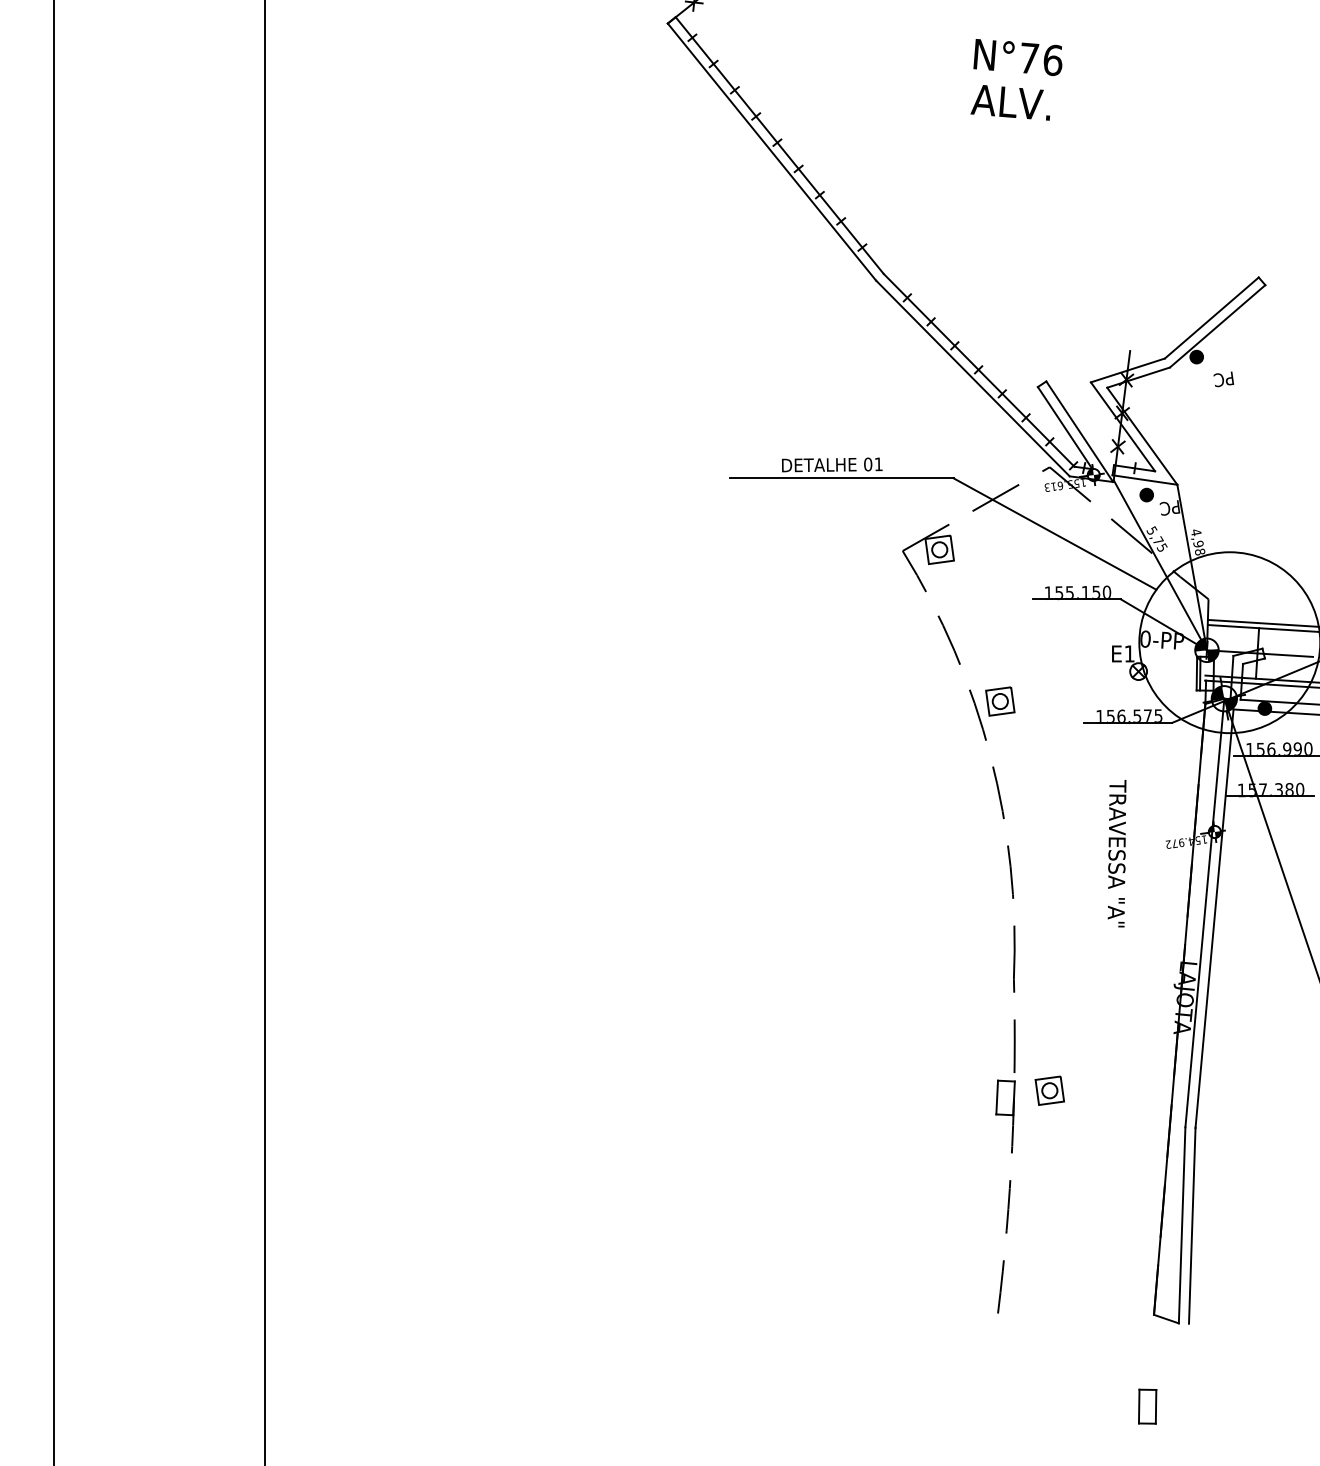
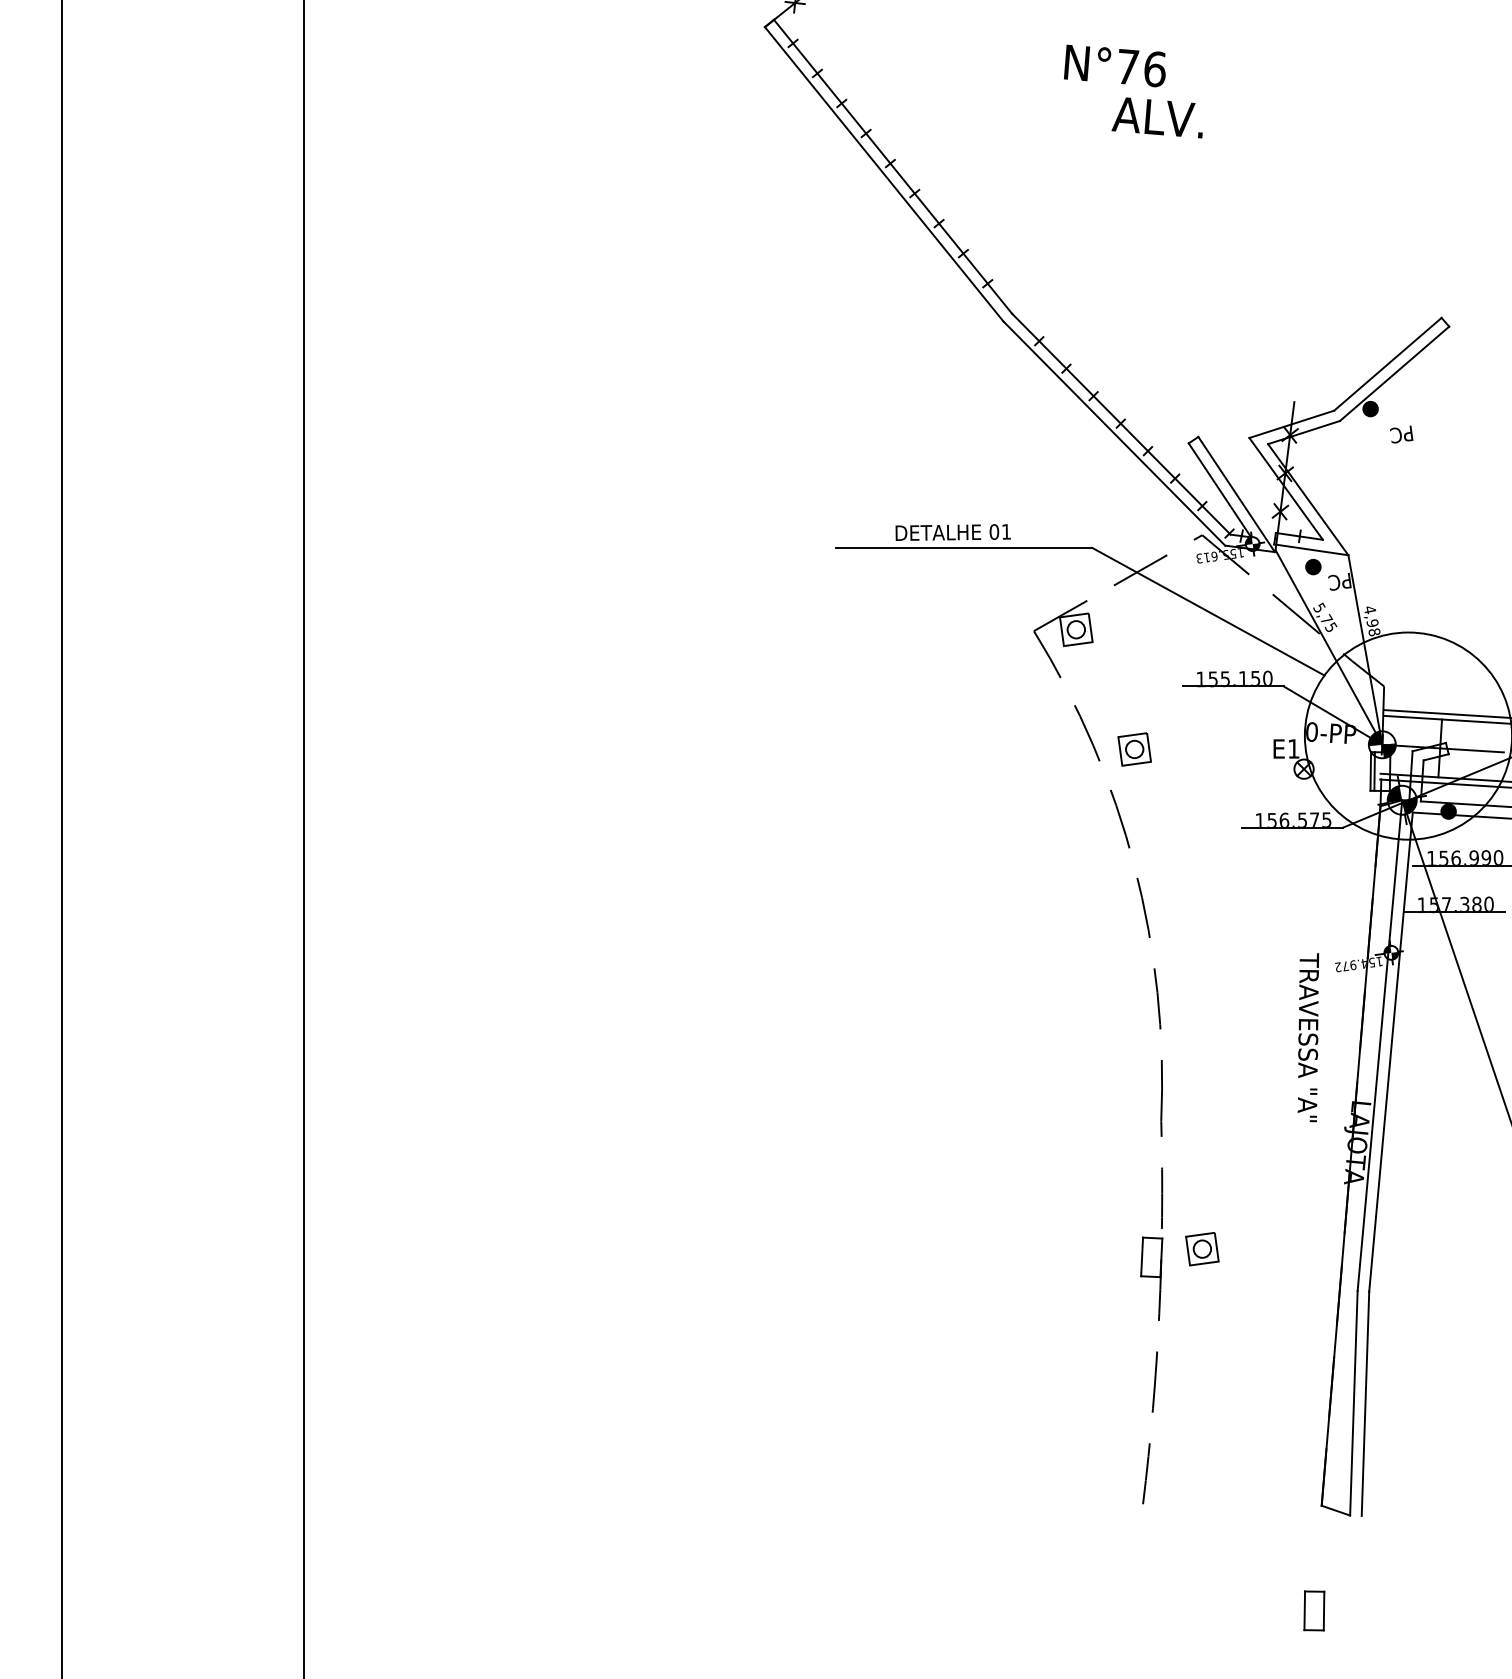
text: (1017, 57) -> (1114, 65), moved
part: (1000, 701) -> (1134, 749), moved
text: (1117, 853) -> (1308, 1037), moved

